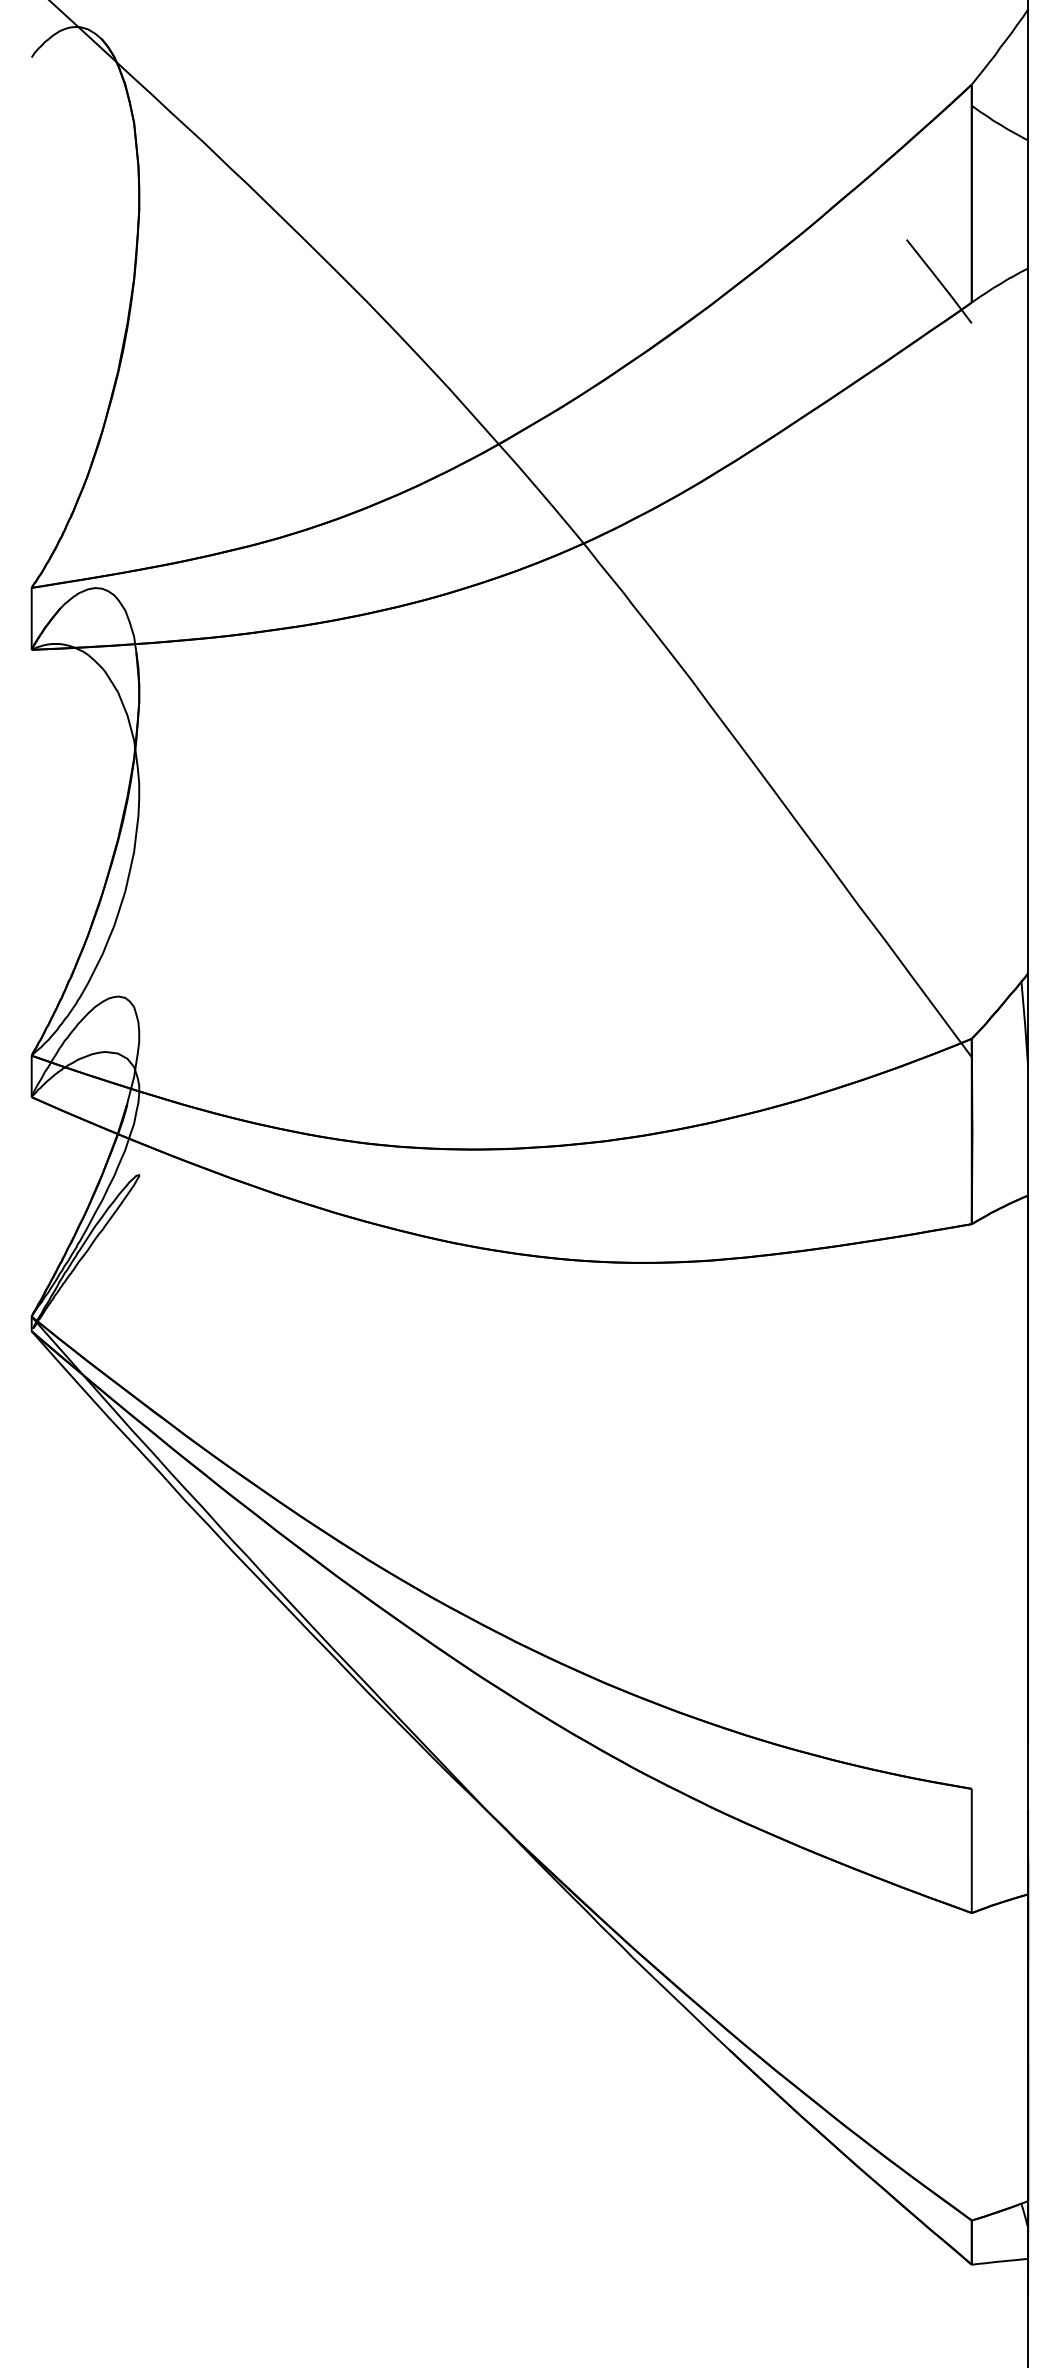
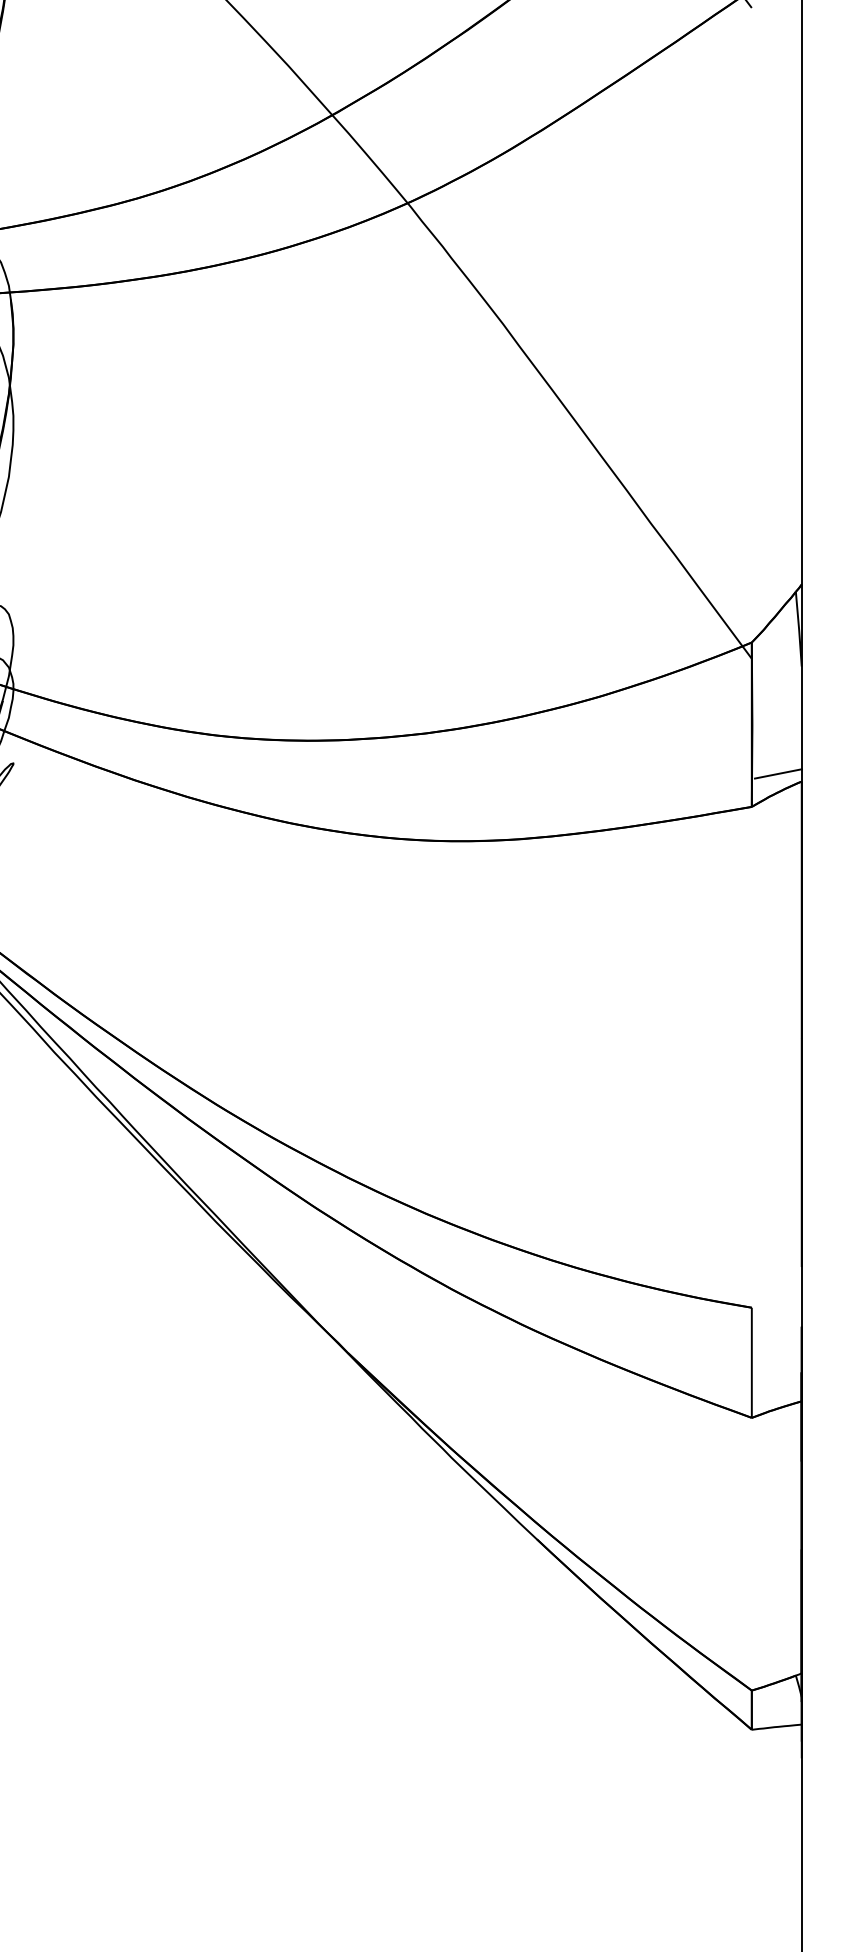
line: (1001, 1186) -> (778, 773), added

